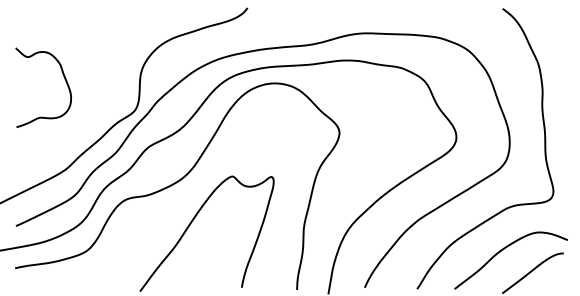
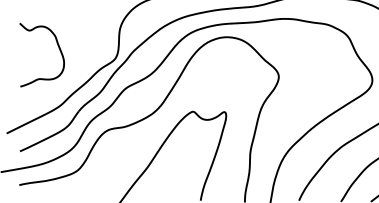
curve: (63, 77) -> (58, 46), moved

